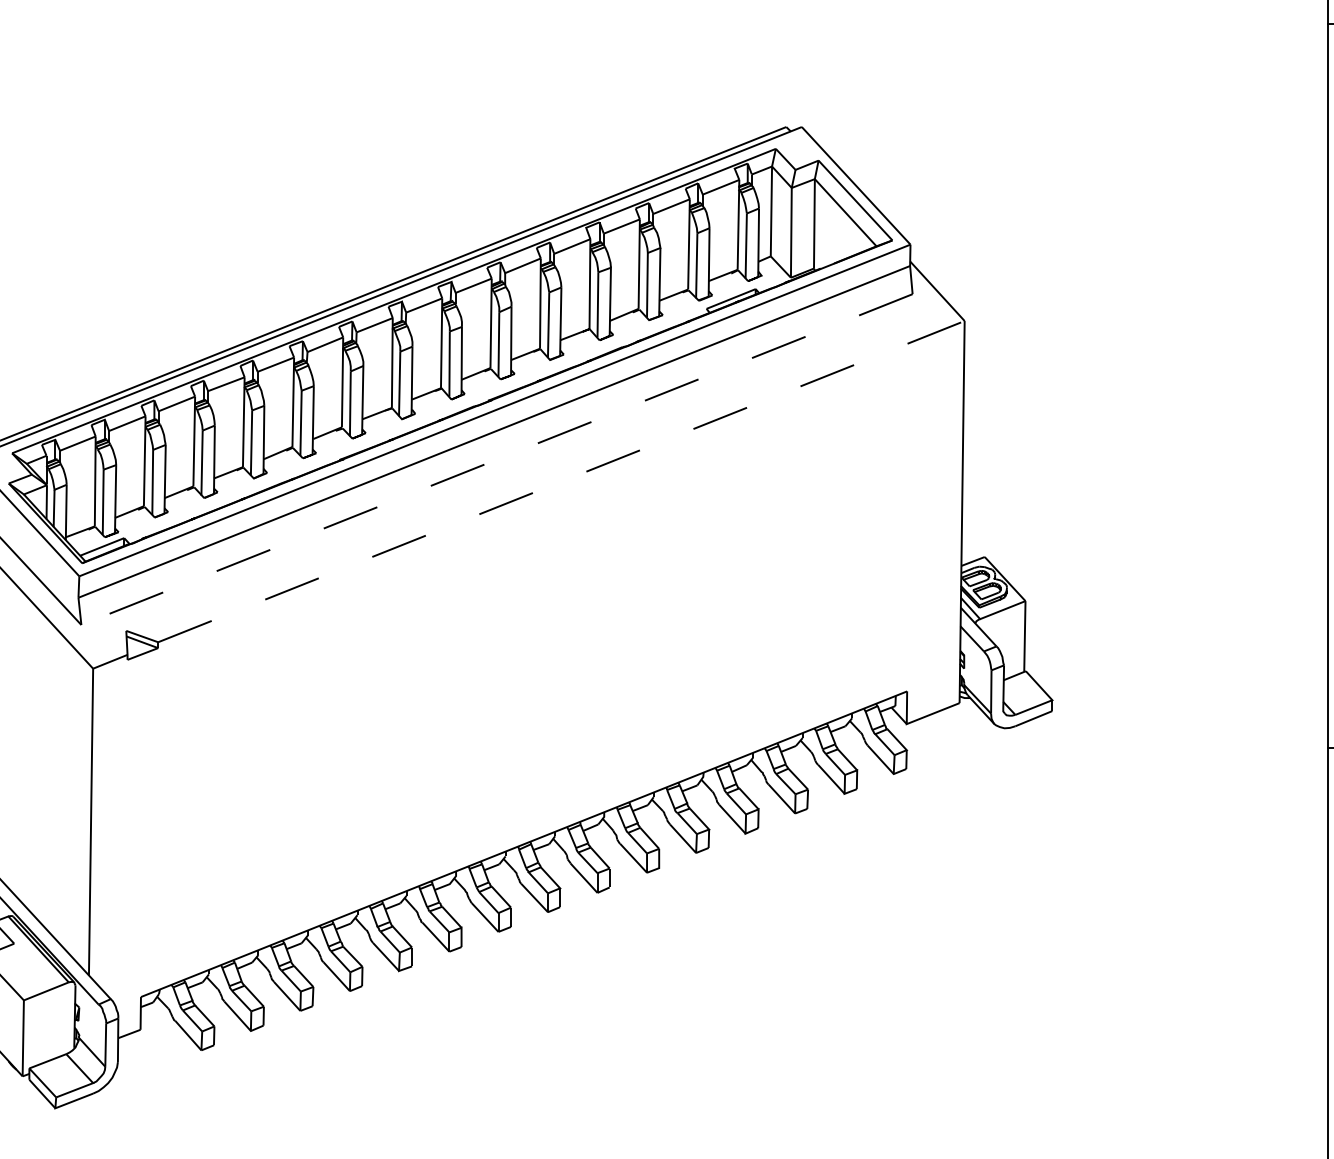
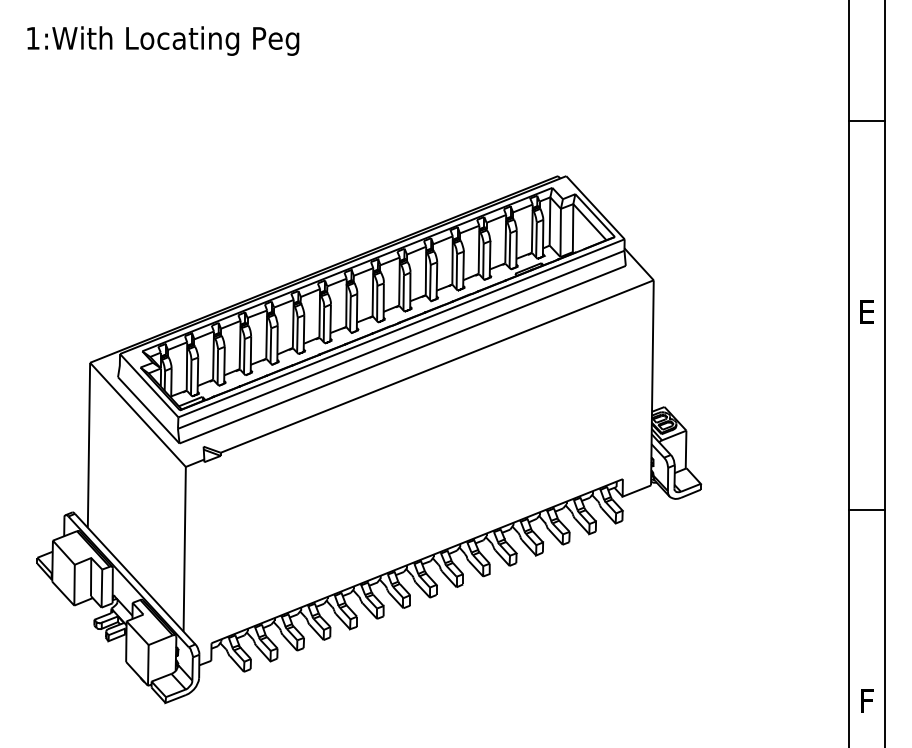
line: (496, 459) -> (402, 354), dashed -> solid
line: (561, 481) -> (437, 366), dashed -> solid

